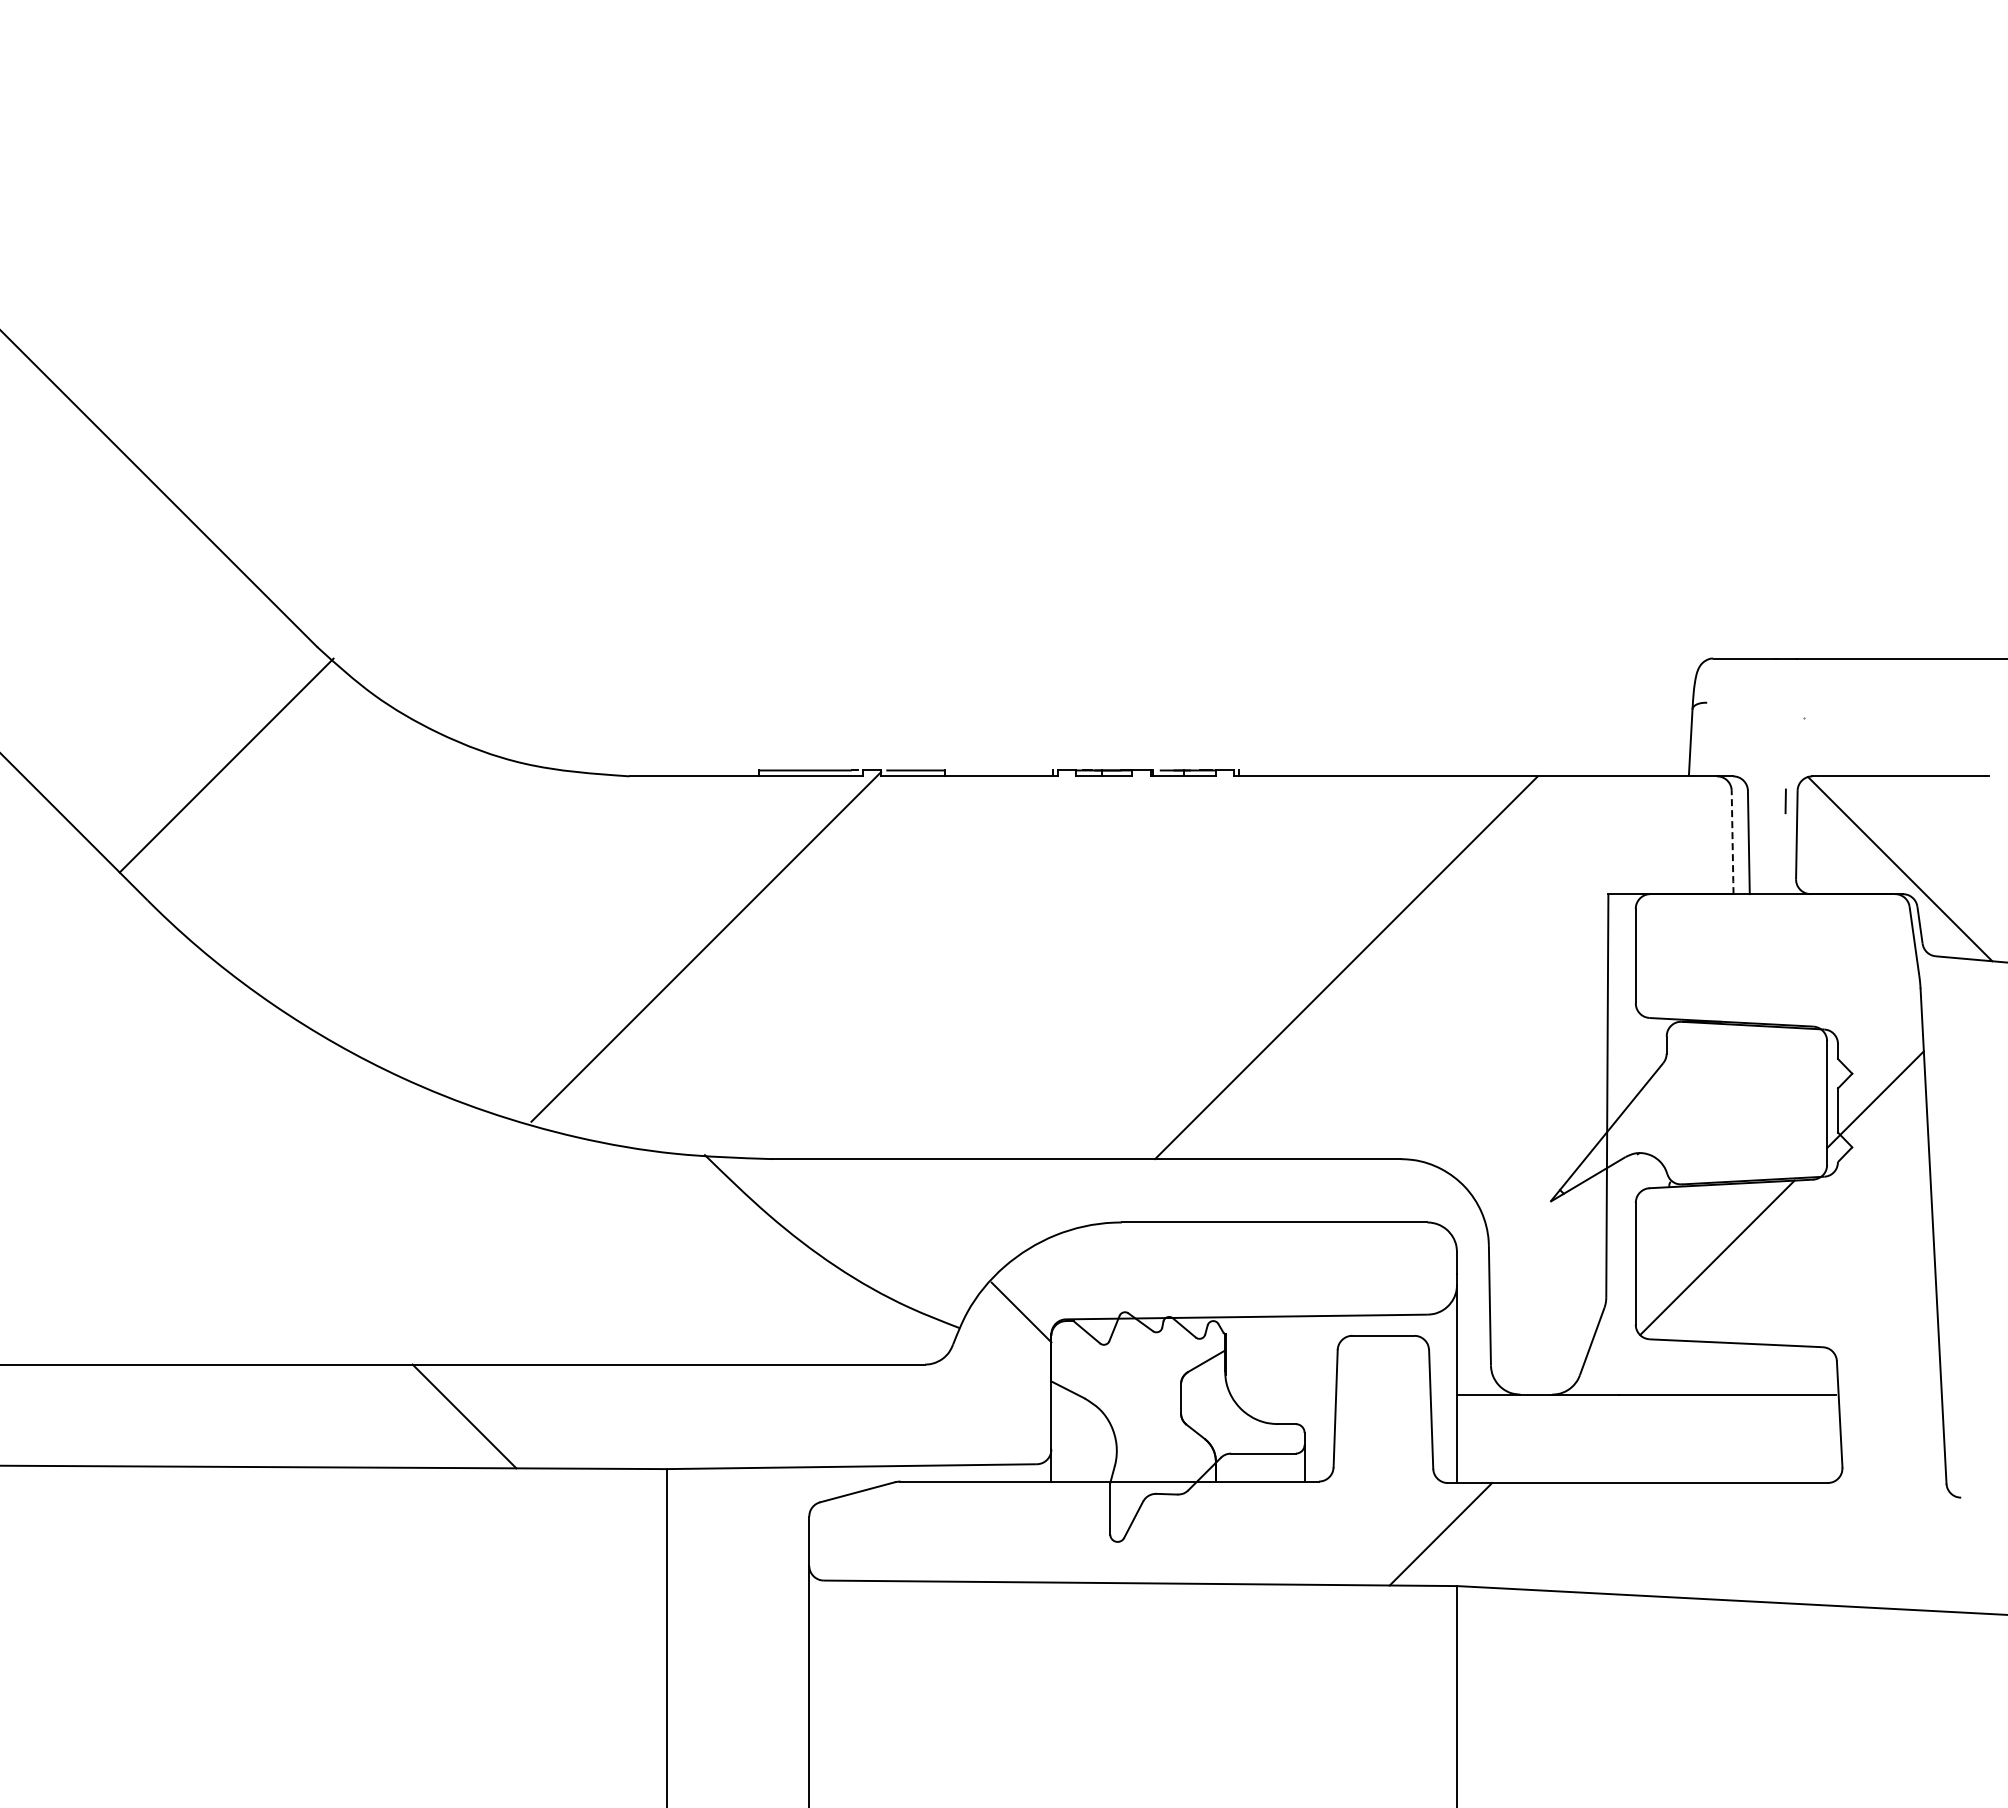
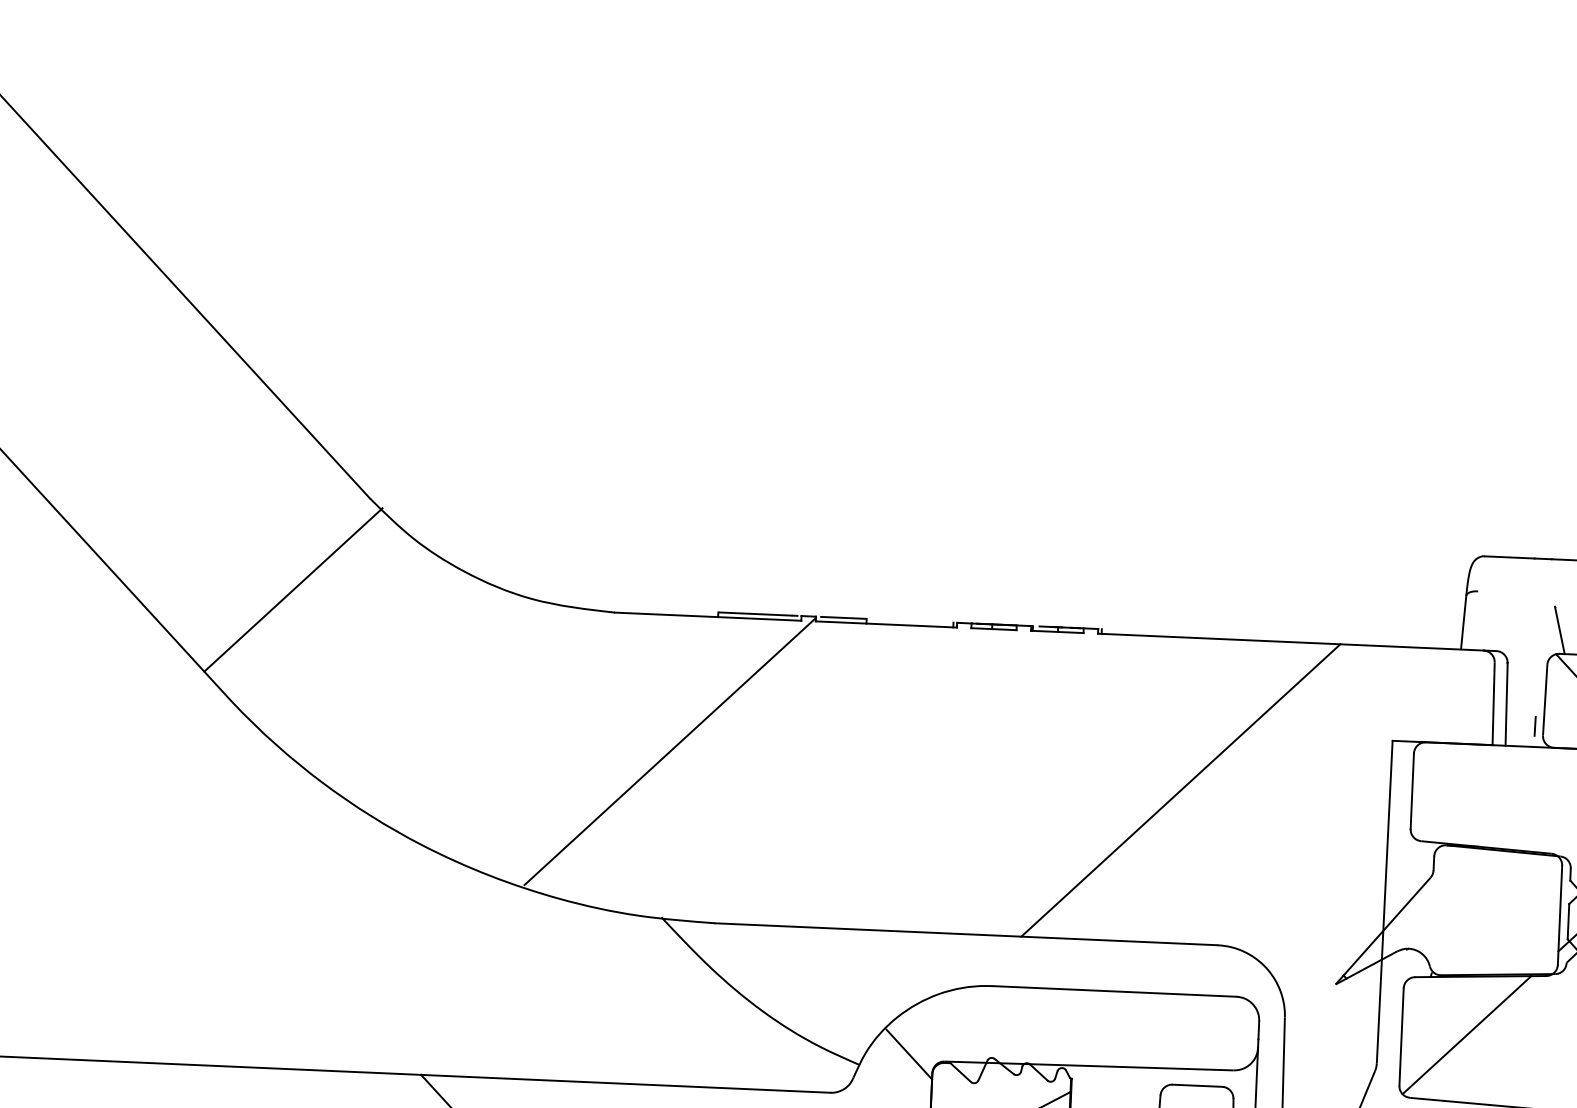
line: (1810, 746) -> (1559, 629), added
line: (1785, 801) -> (1534, 726), moved
line: (1732, 842) -> (1493, 703), dashed -> solid

